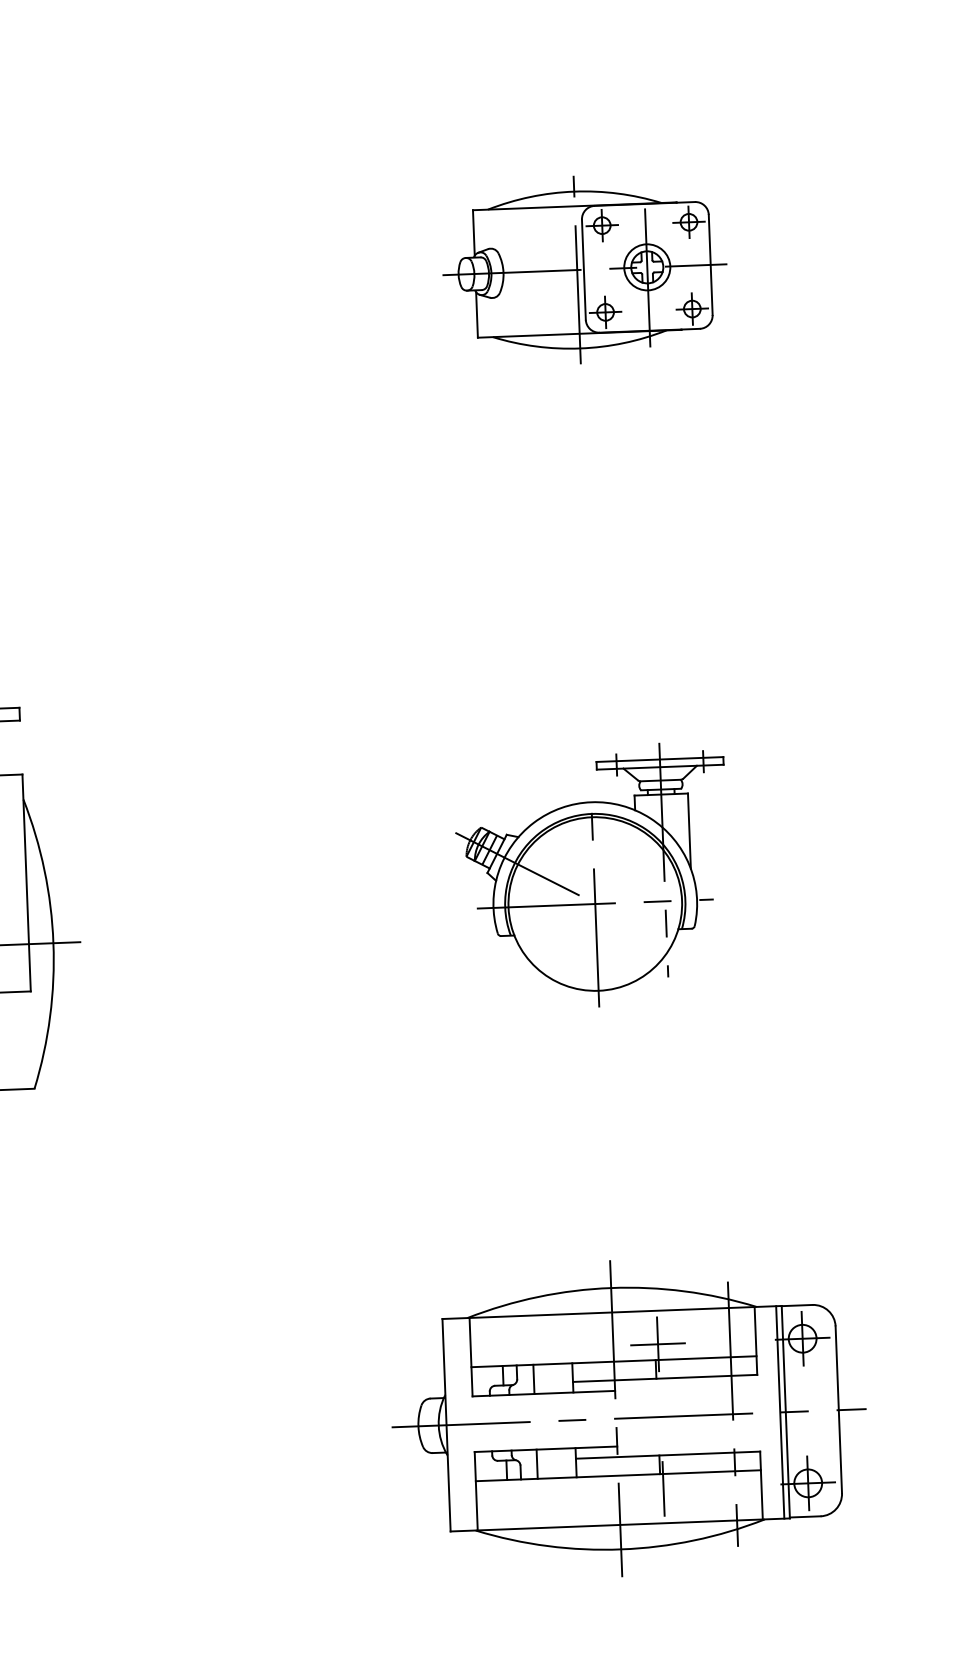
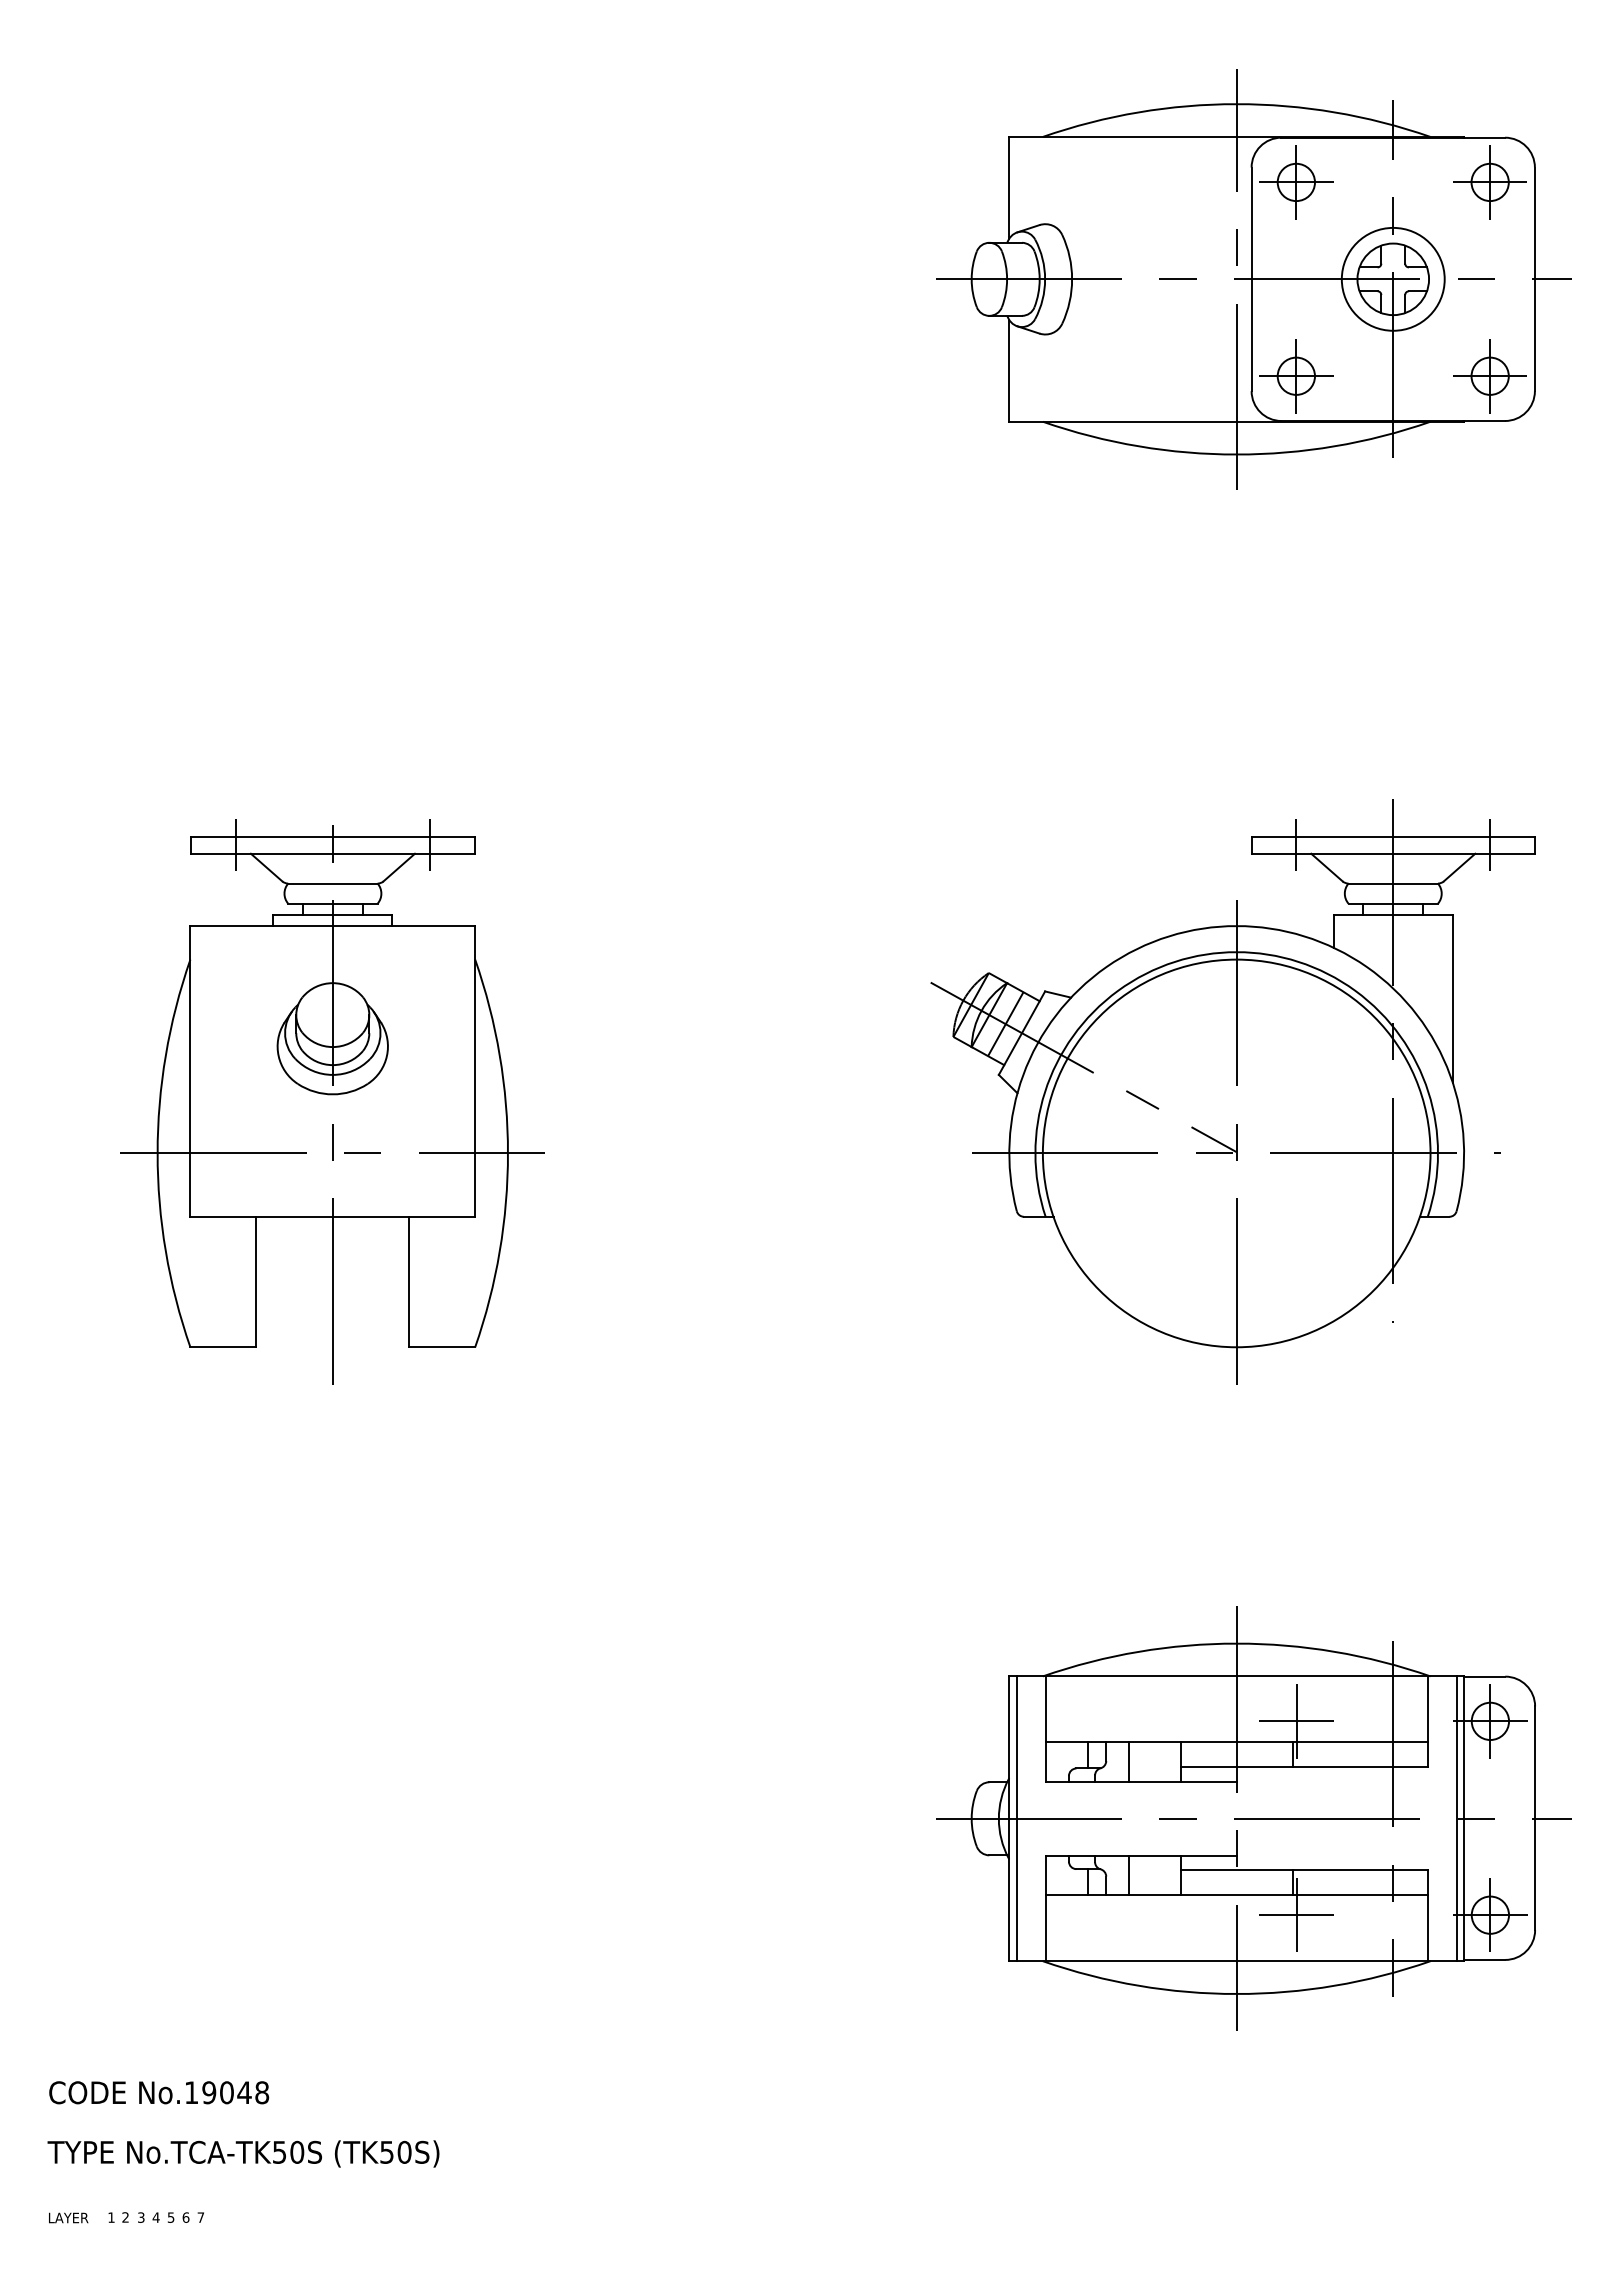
part: (584, 269) -> (1253, 279), size x1.67
part: (592, 876) -> (1232, 1091), size x1.67
line: (451, 1424) -> (1016, 1818), added
line: (663, 1489) -> (1296, 1915), added

